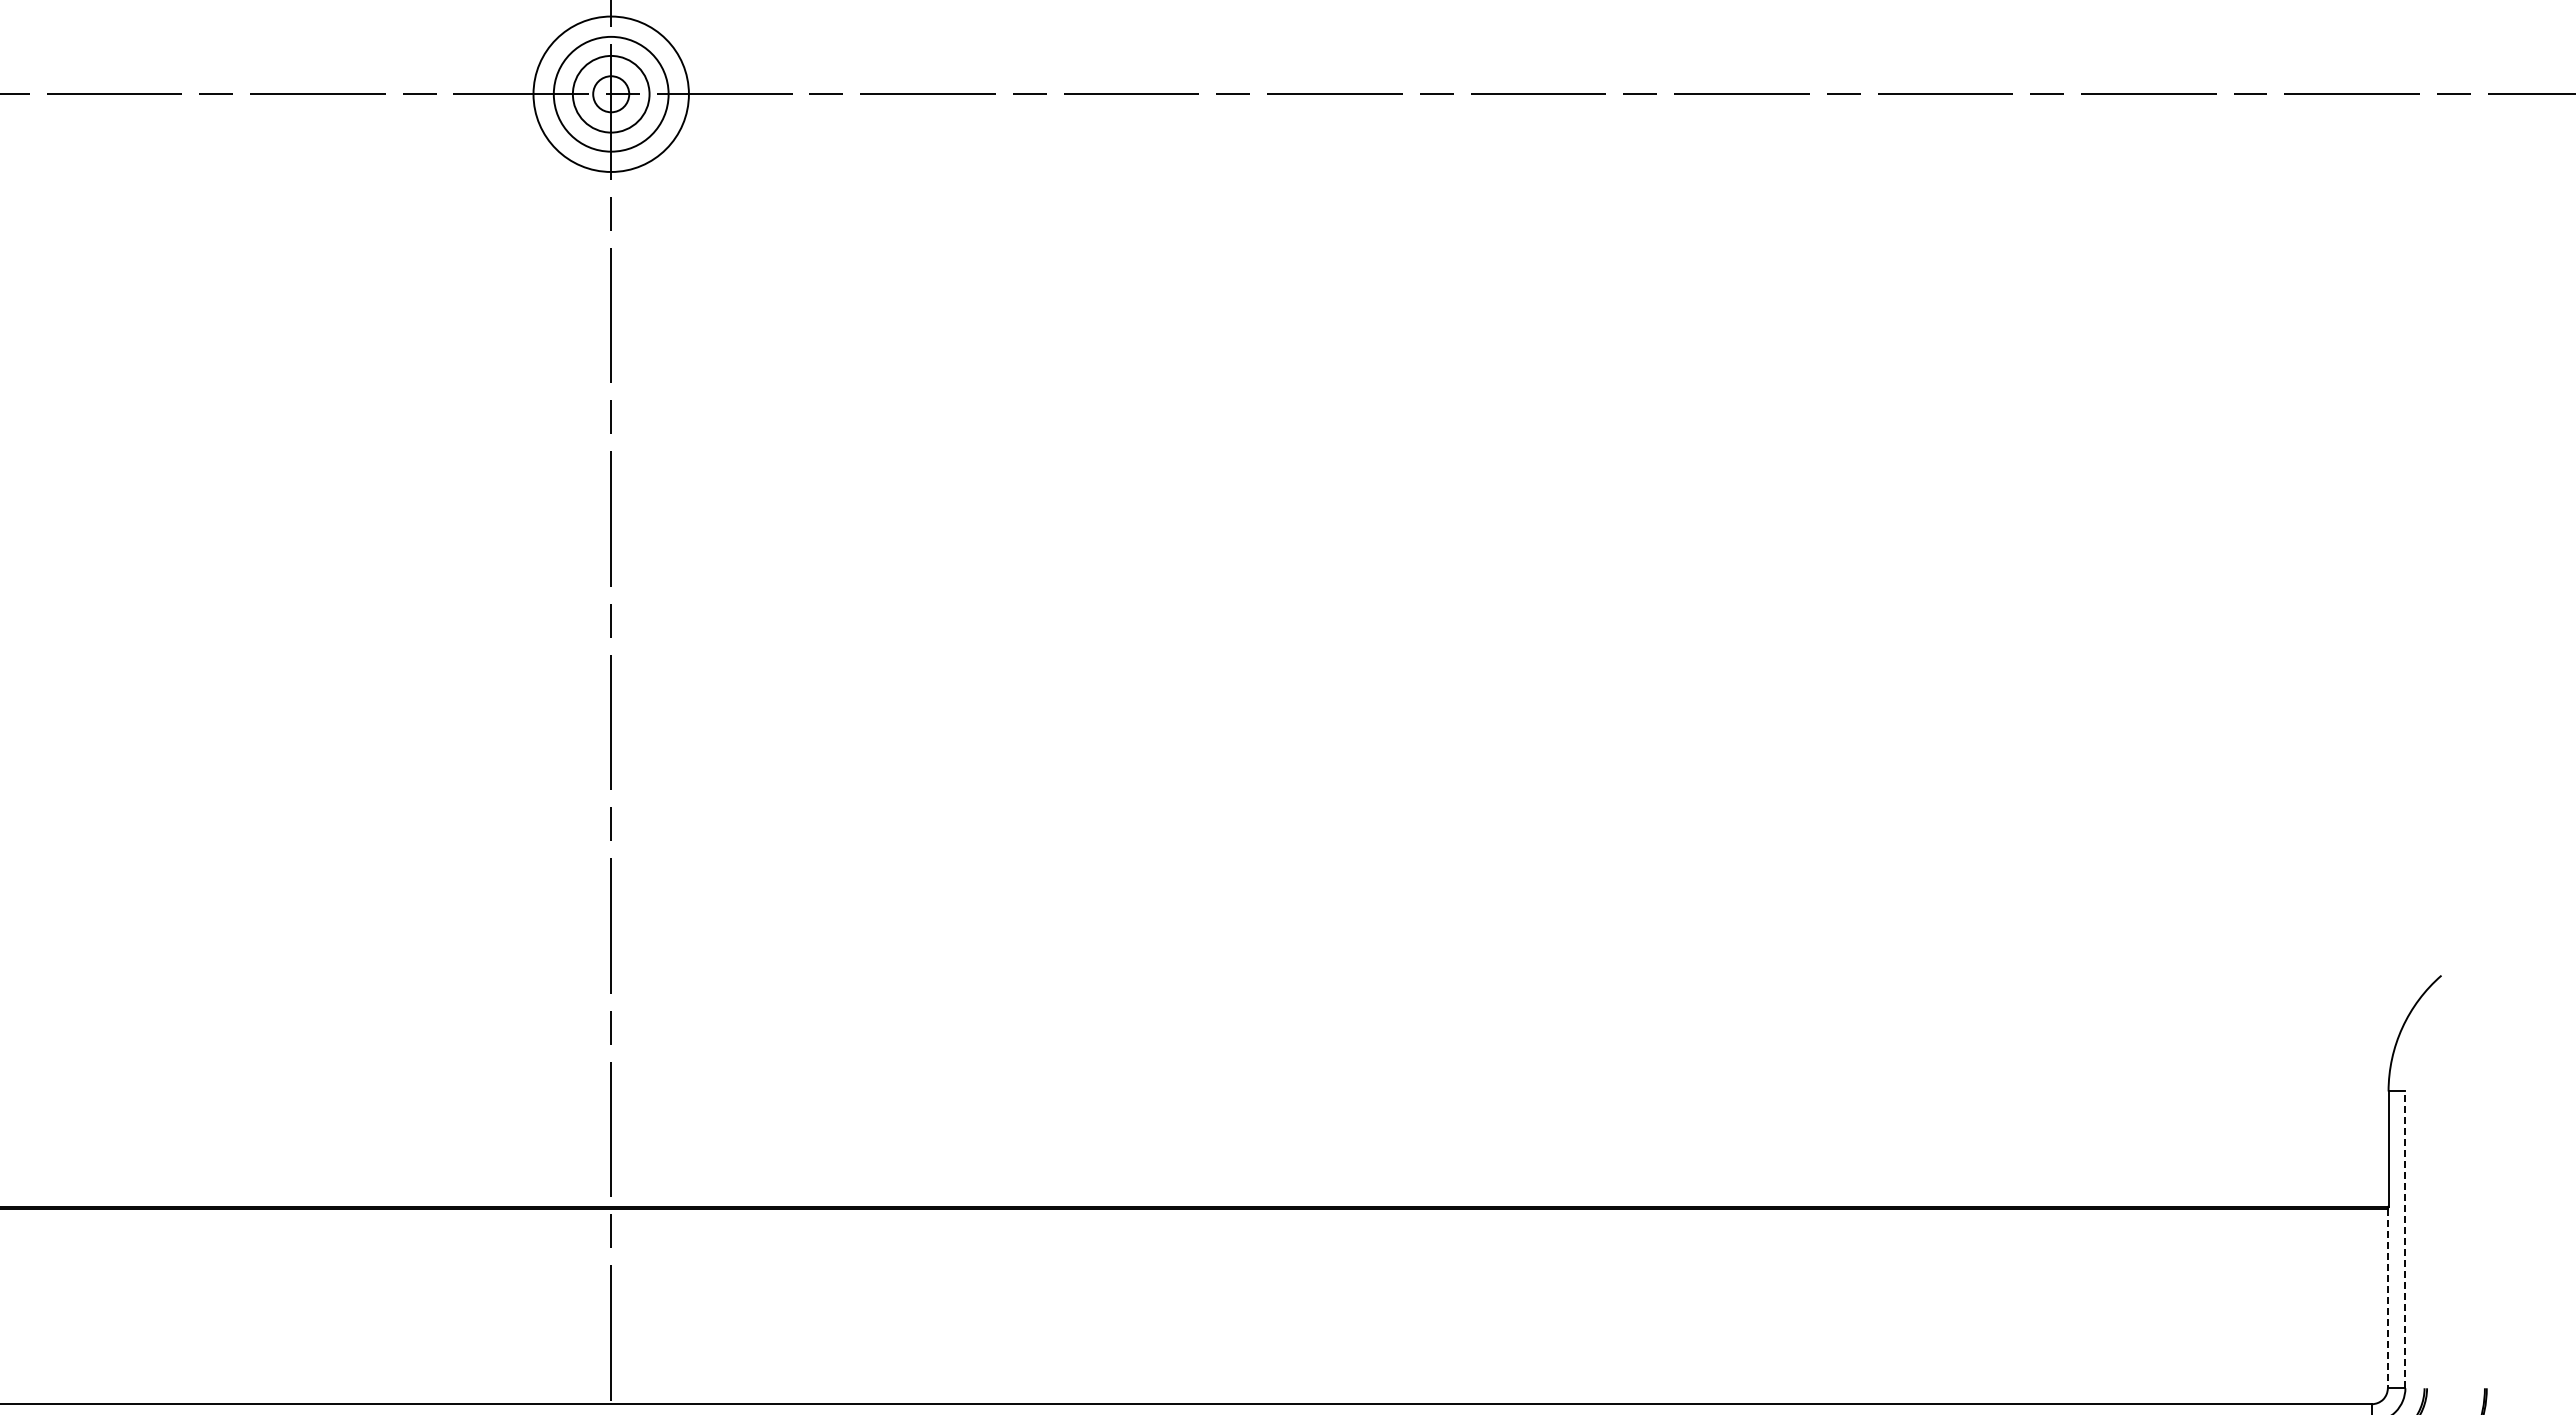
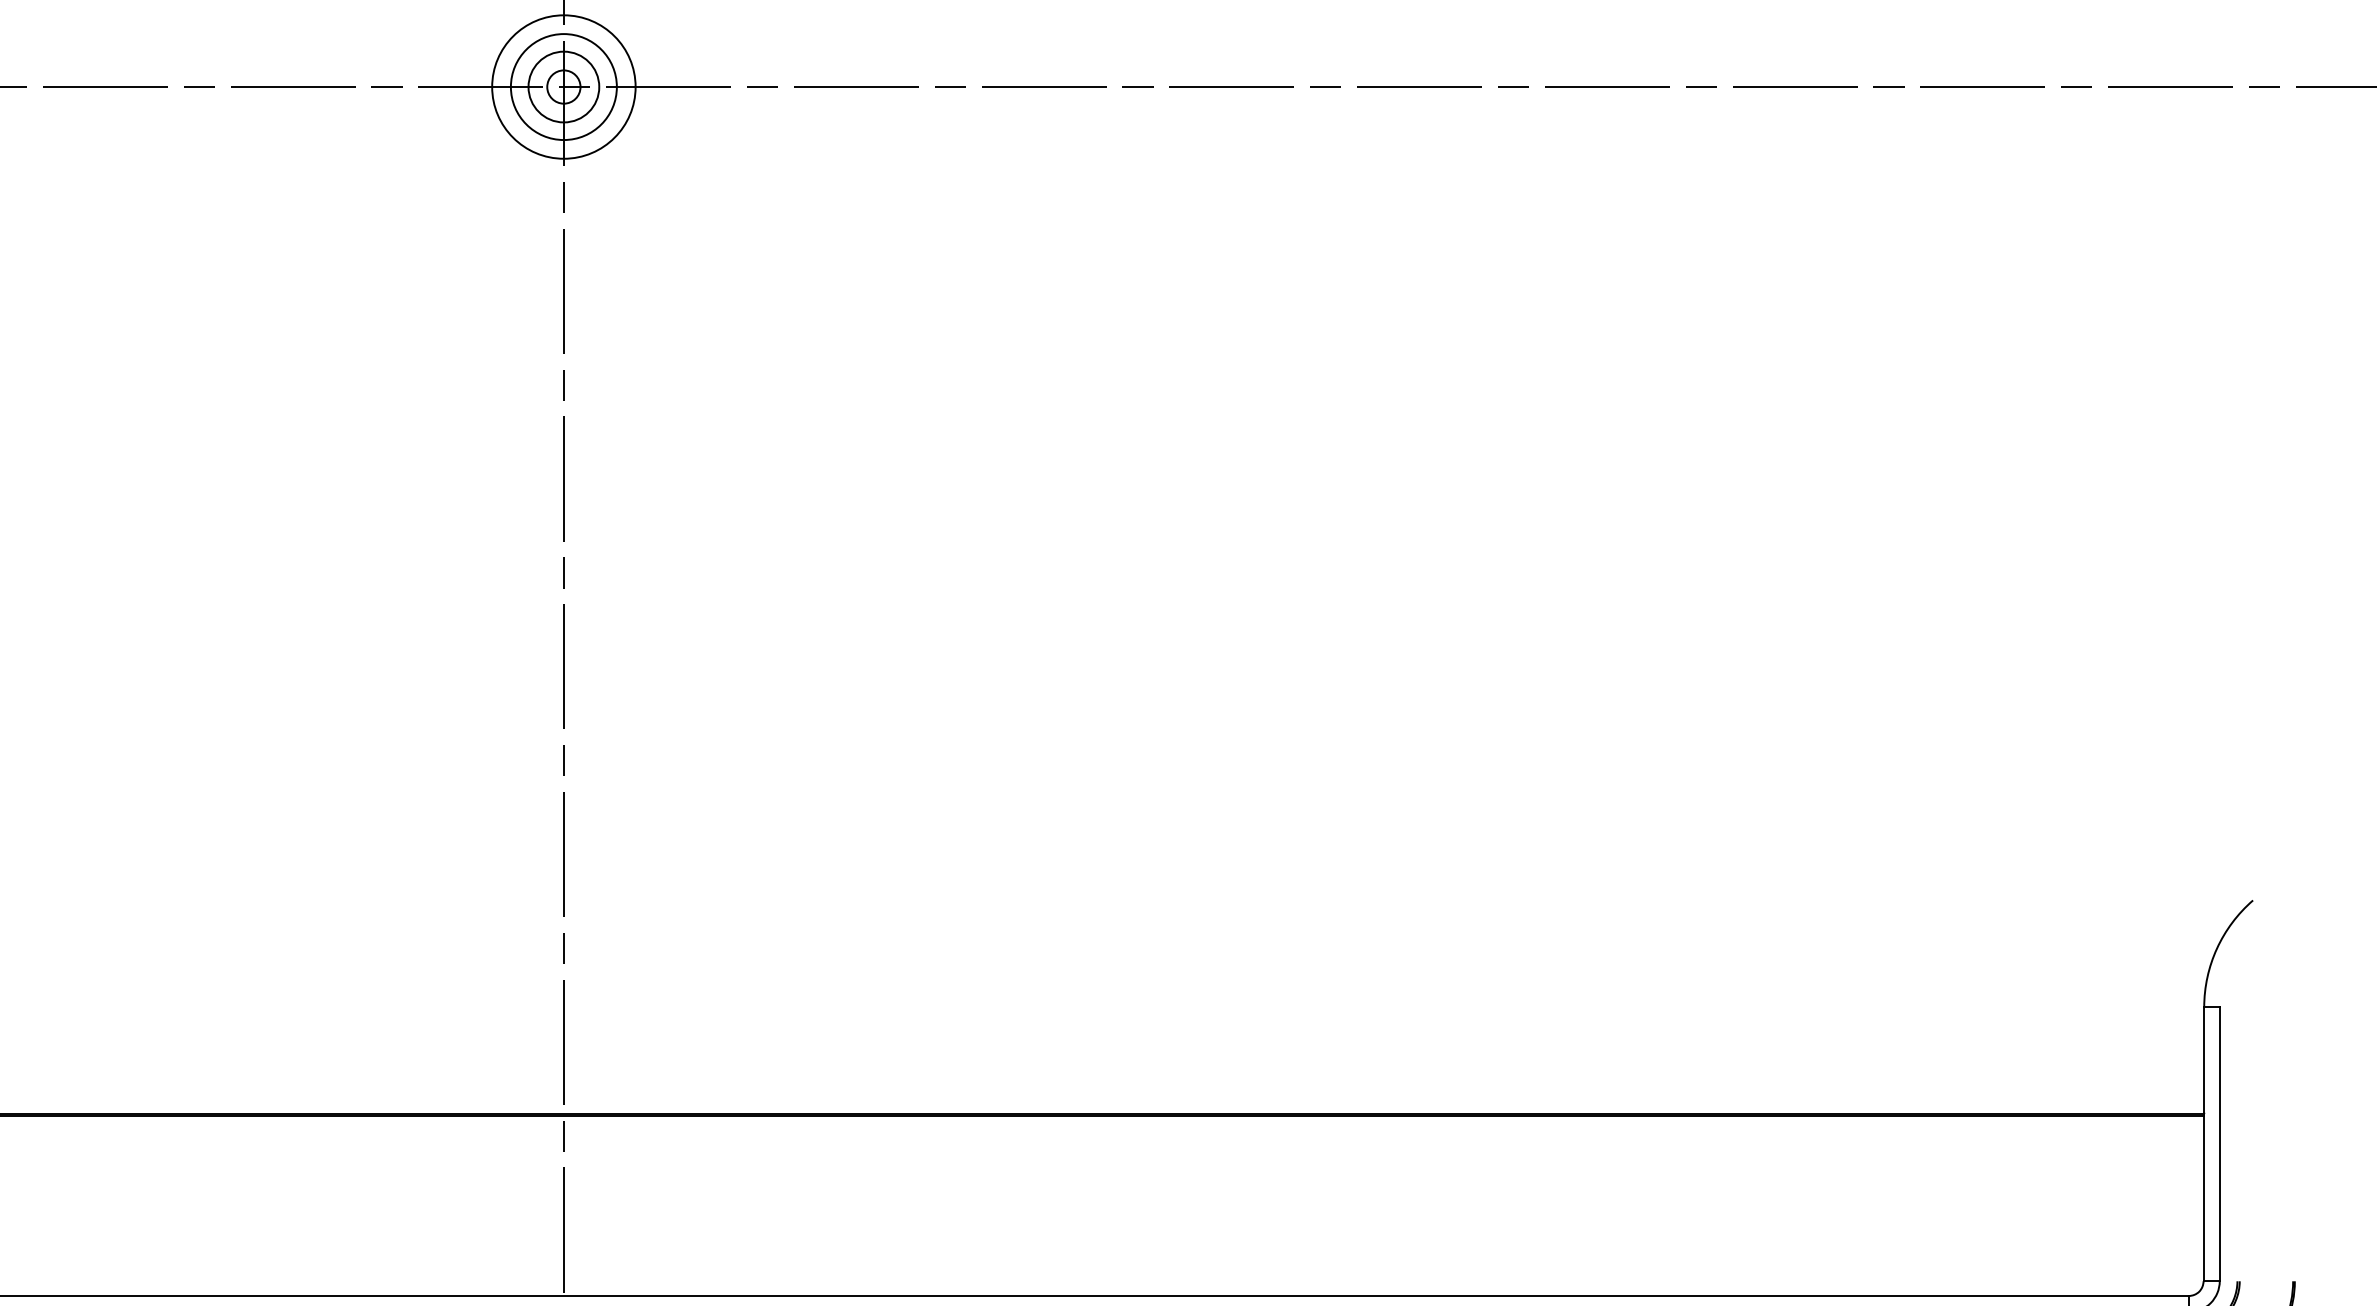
line: (2405, 1239) -> (2219, 1143), dashed -> solid
line: (2387, 1298) -> (2203, 1198), dashed -> solid

